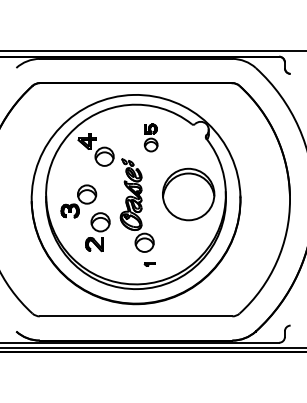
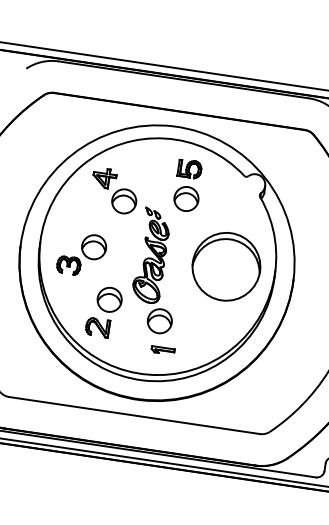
part: (151, 137) -> (189, 185), size x1.43
part: (97, 232) -> (103, 312), moved
part: (149, 264) -> (161, 350), size x1.67

